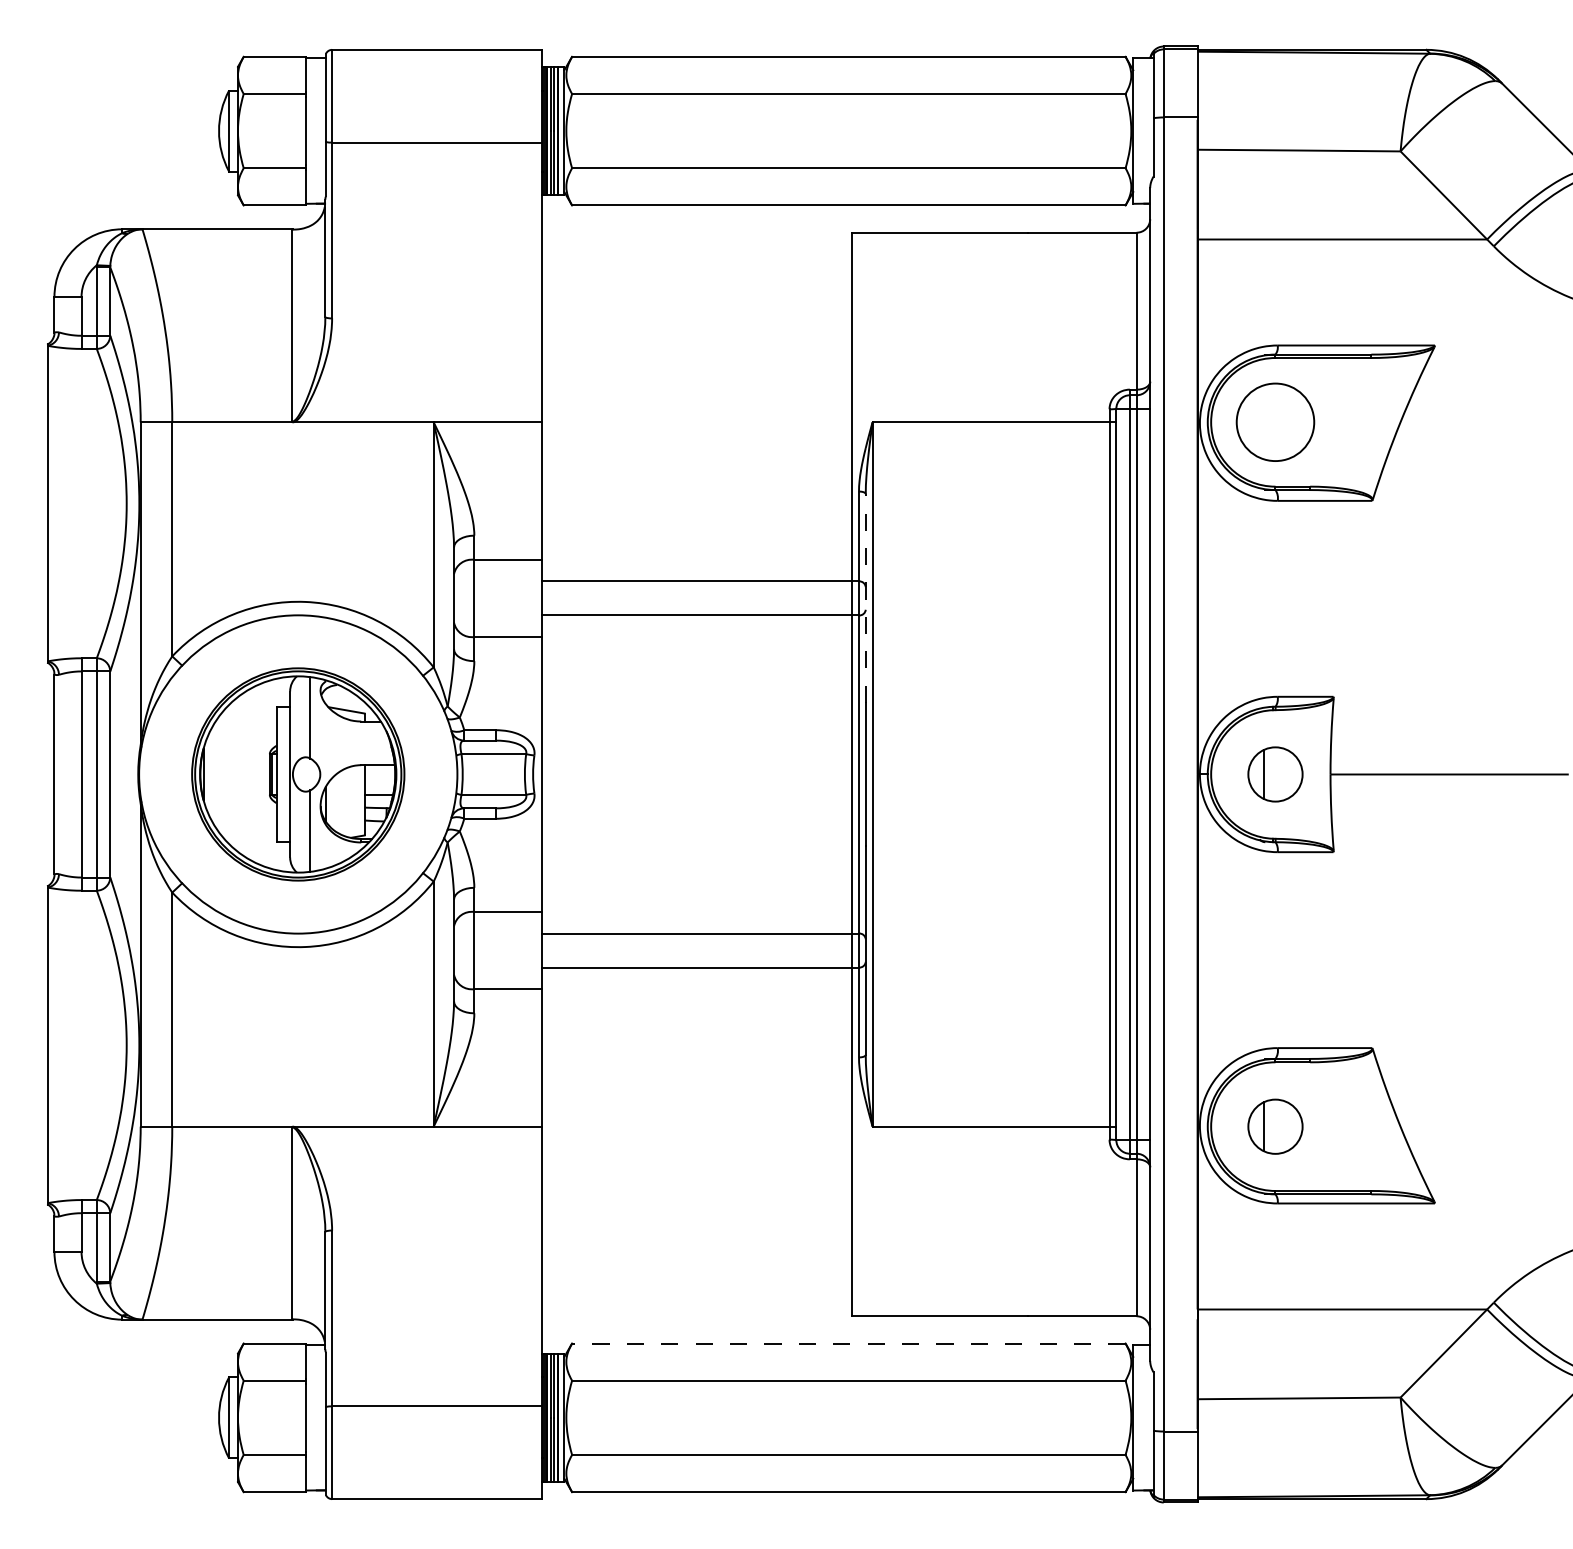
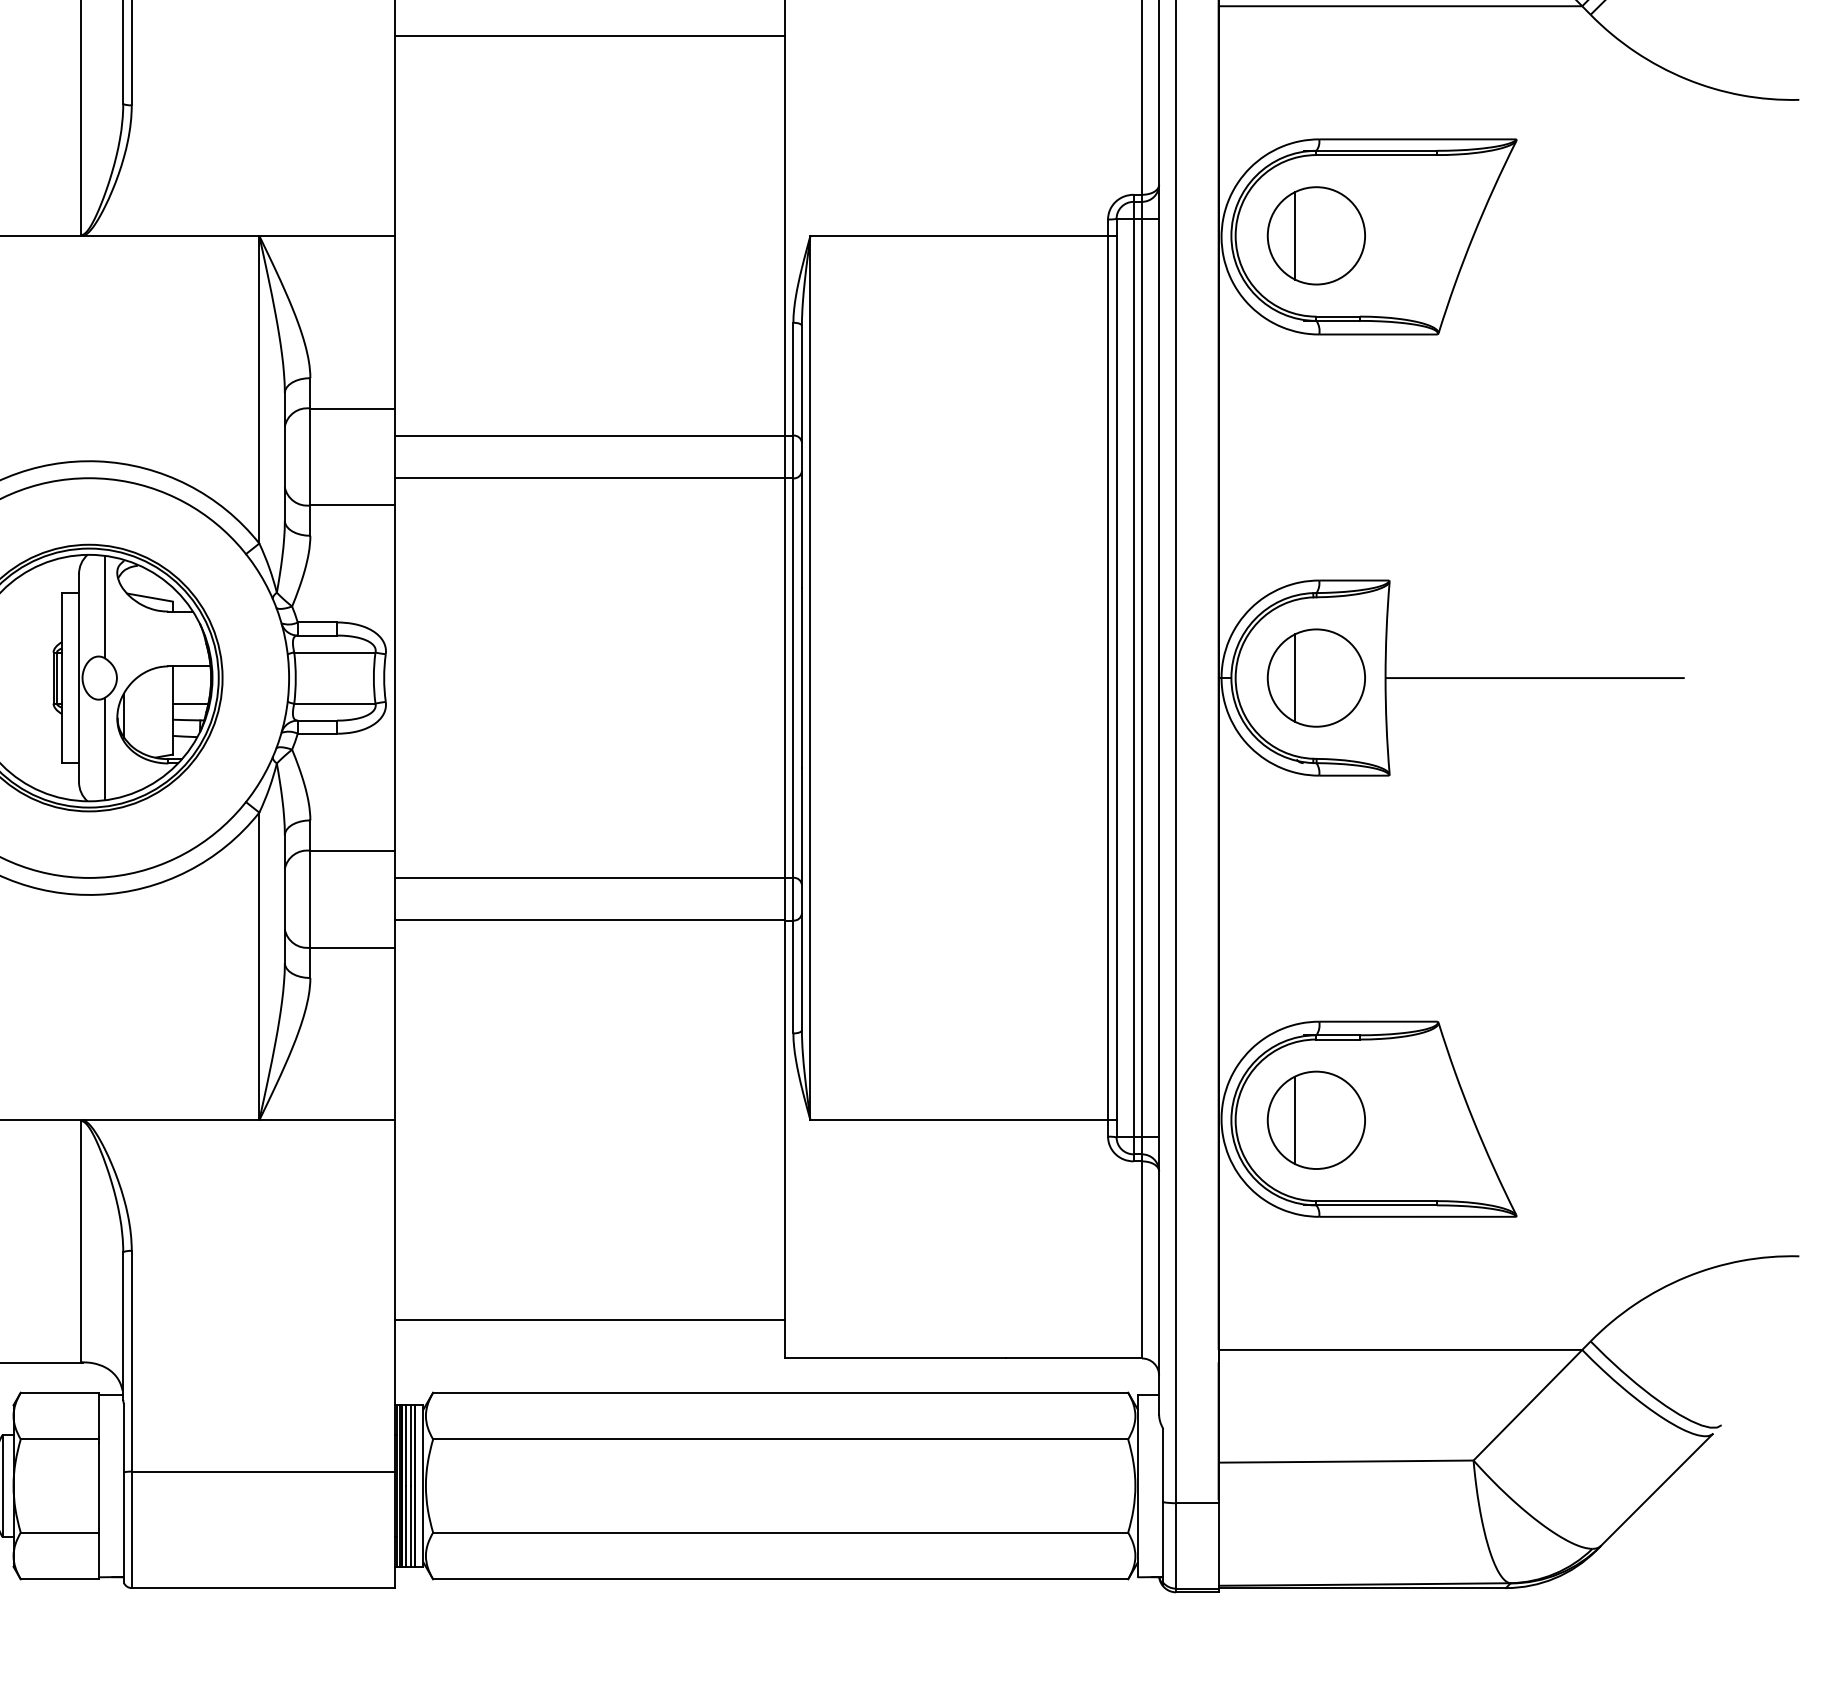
line: (697, 263) -> (590, 36), added
line: (1258, 422) -> (1295, 236), added
line: (865, 597) -> (801, 455), dashed -> solid
part: (1275, 774) -> (1316, 678), size x1.43
part: (1275, 1126) -> (1316, 1120), size x1.43
line: (697, 1285) -> (590, 1319), added
line: (848, 1343) -> (780, 1392), dashed -> solid

